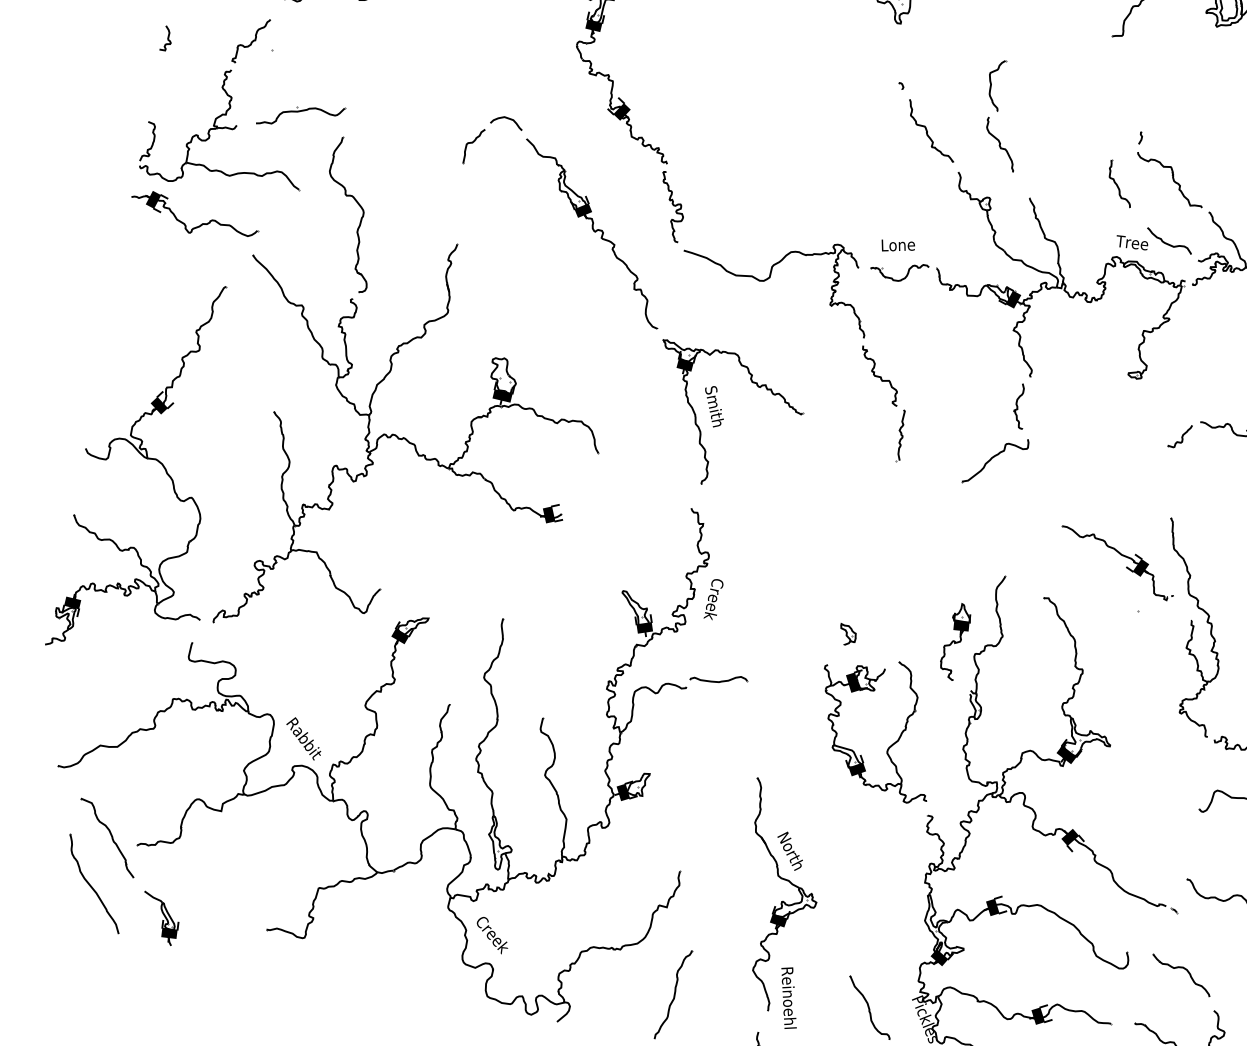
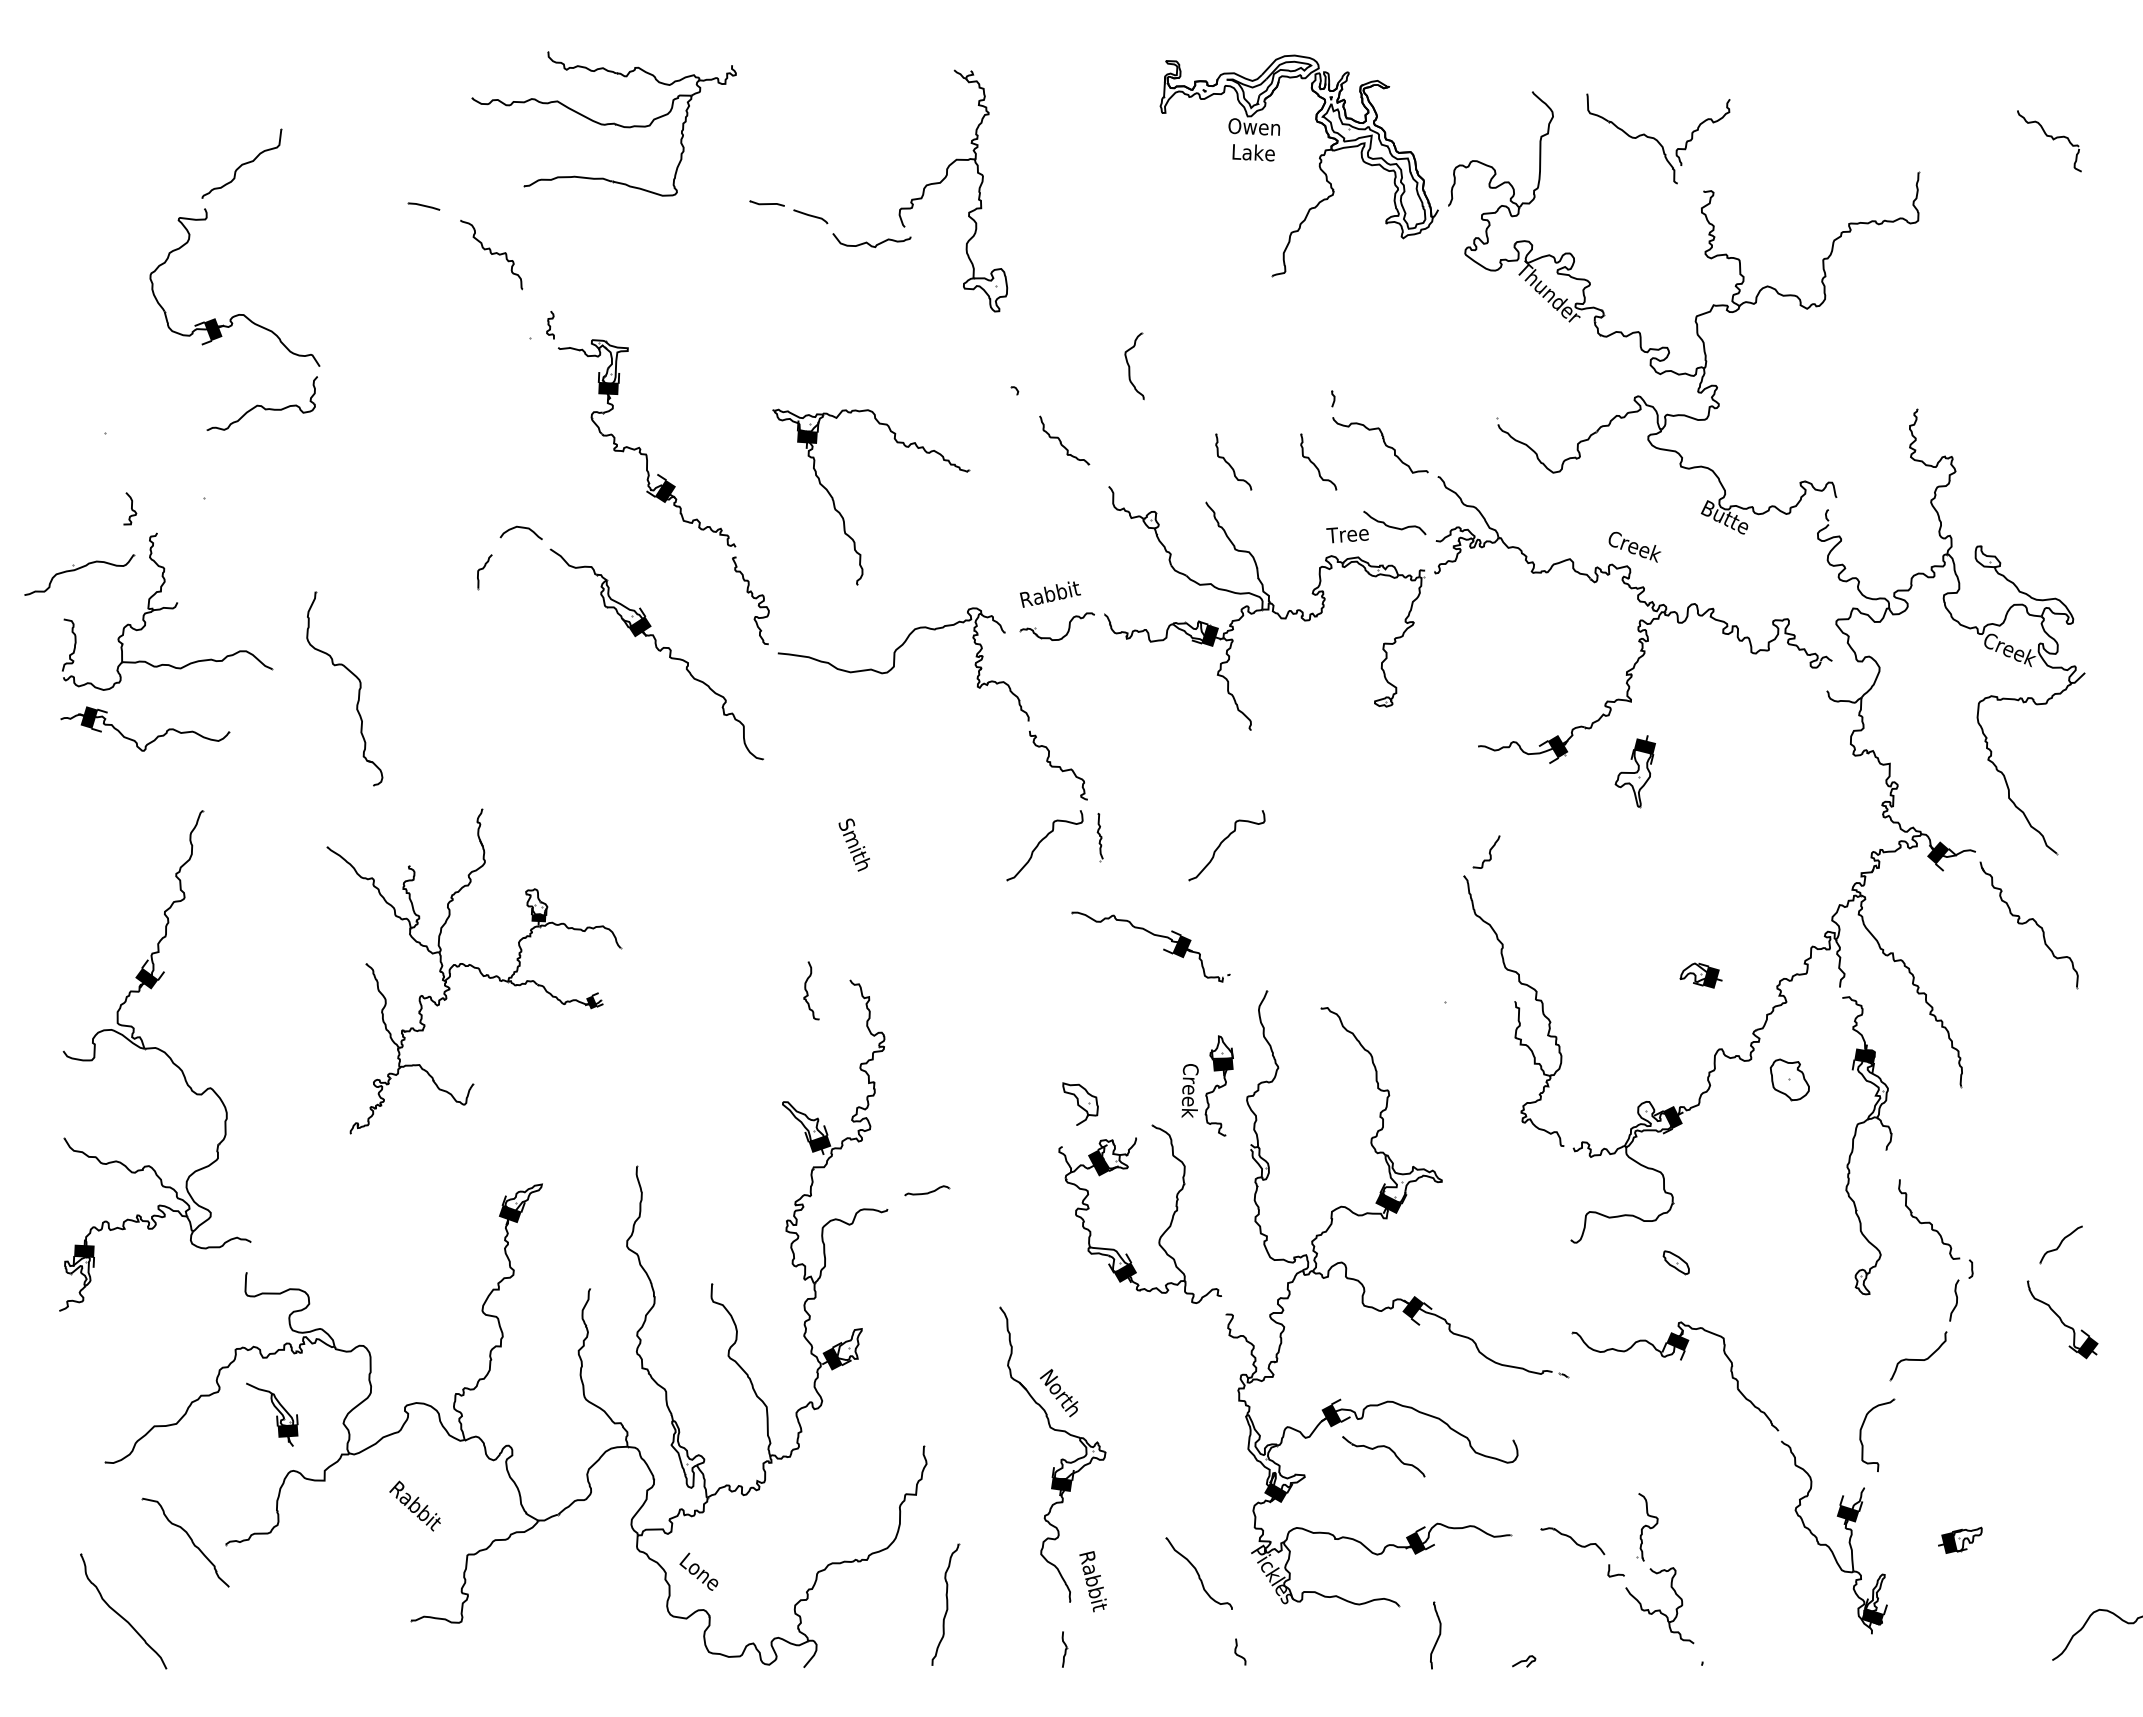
curve: (167, 38) -> (131, 508), moved
curve: (252, 41) -> (176, 491), removed
part: (300, 115) -> (79, 574), moved
part: (931, 130) -> (1064, 440), size x0.7
curve: (1000, 144) -> (1155, 440), removed
part: (473, 146) -> (484, 571), size x0.7
part: (1056, 171) -> (1233, 461), added
text: (898, 245) -> (1050, 594), Lone -> Rabbit
curve: (1018, 407) -> (808, 992), moved
part: (700, 429) -> (842, 515), moved
part: (857, 434) -> (1044, 845), added
part: (1179, 435) -> (1486, 851), moved
part: (900, 436) -> (1099, 837), size x0.7
part: (407, 447) -> (473, 971), size x0.6
part: (1121, 555) -> (1153, 935), moved
text: (713, 599) -> (1189, 1090), moved
part: (847, 634) -> (1080, 1103), size x1.6
part: (719, 678) -> (927, 1190), size x0.6
text: (303, 738) -> (414, 1505), moved
part: (94, 884) -> (123, 1611), moved
part: (160, 918) -> (272, 1414), moved
text: (492, 935) -> (700, 1573), Creek -> Lone
part: (1185, 969) -> (1387, 1448), moved
text: (788, 997) -> (1093, 1580), Reinoehl -> Rabbit

